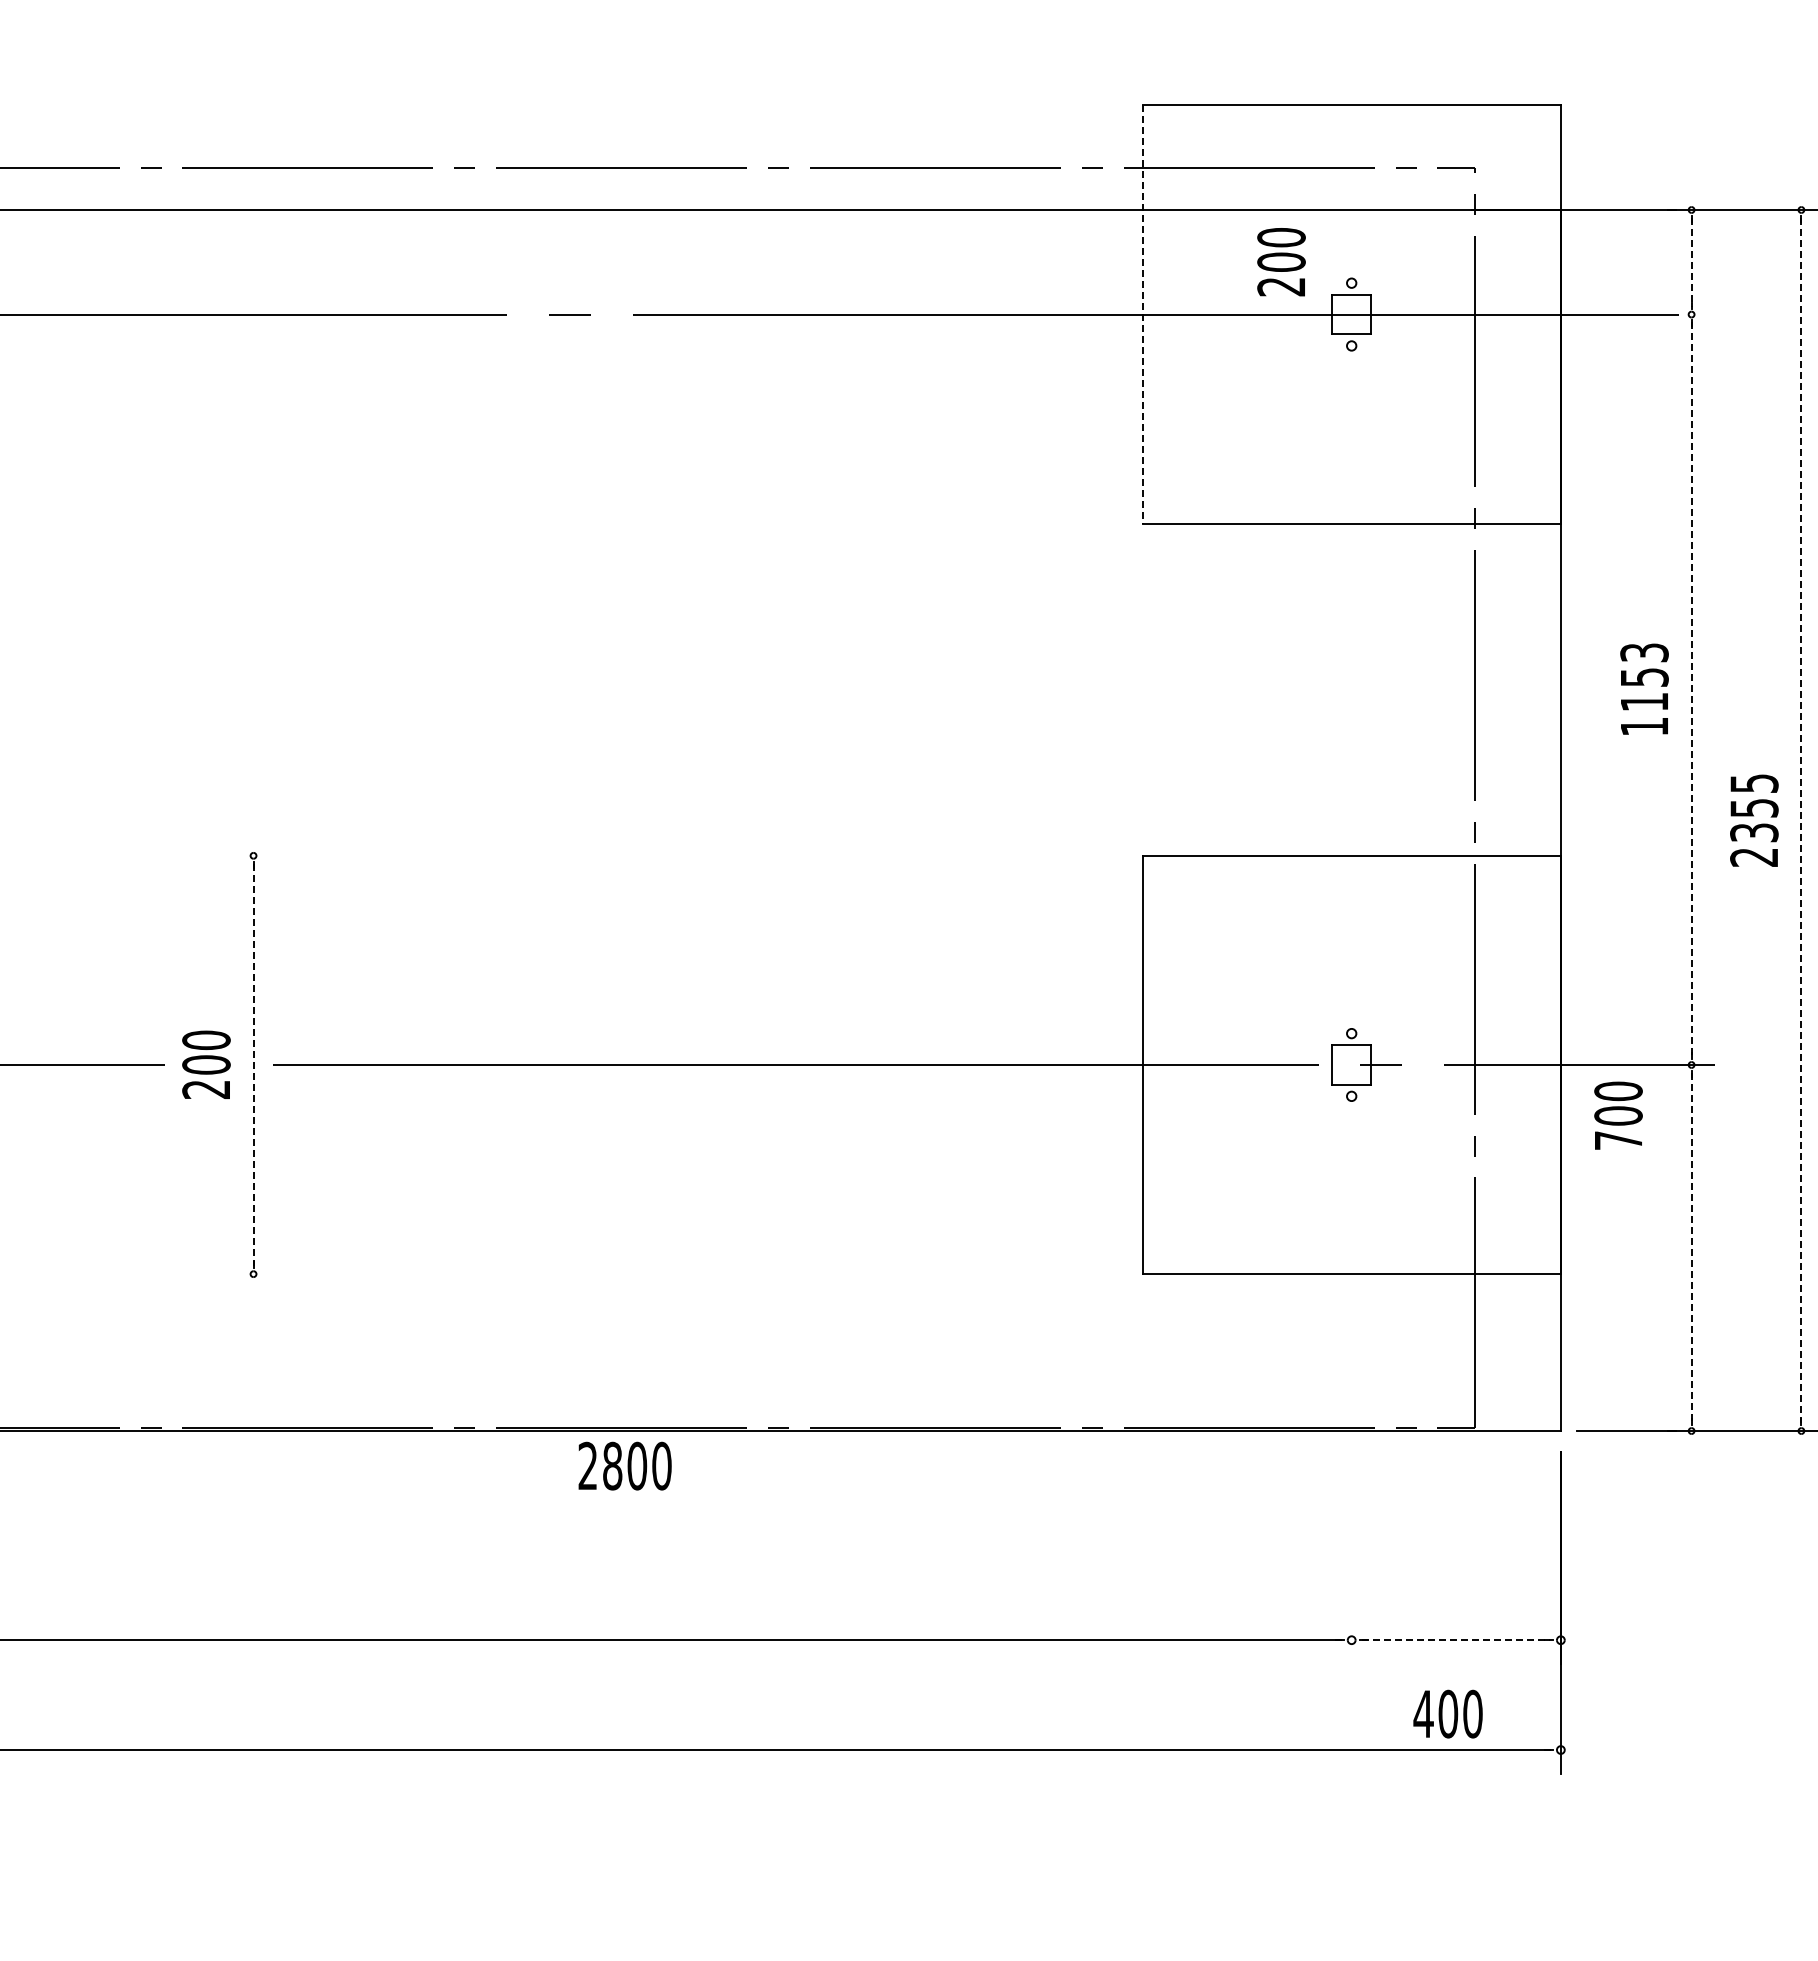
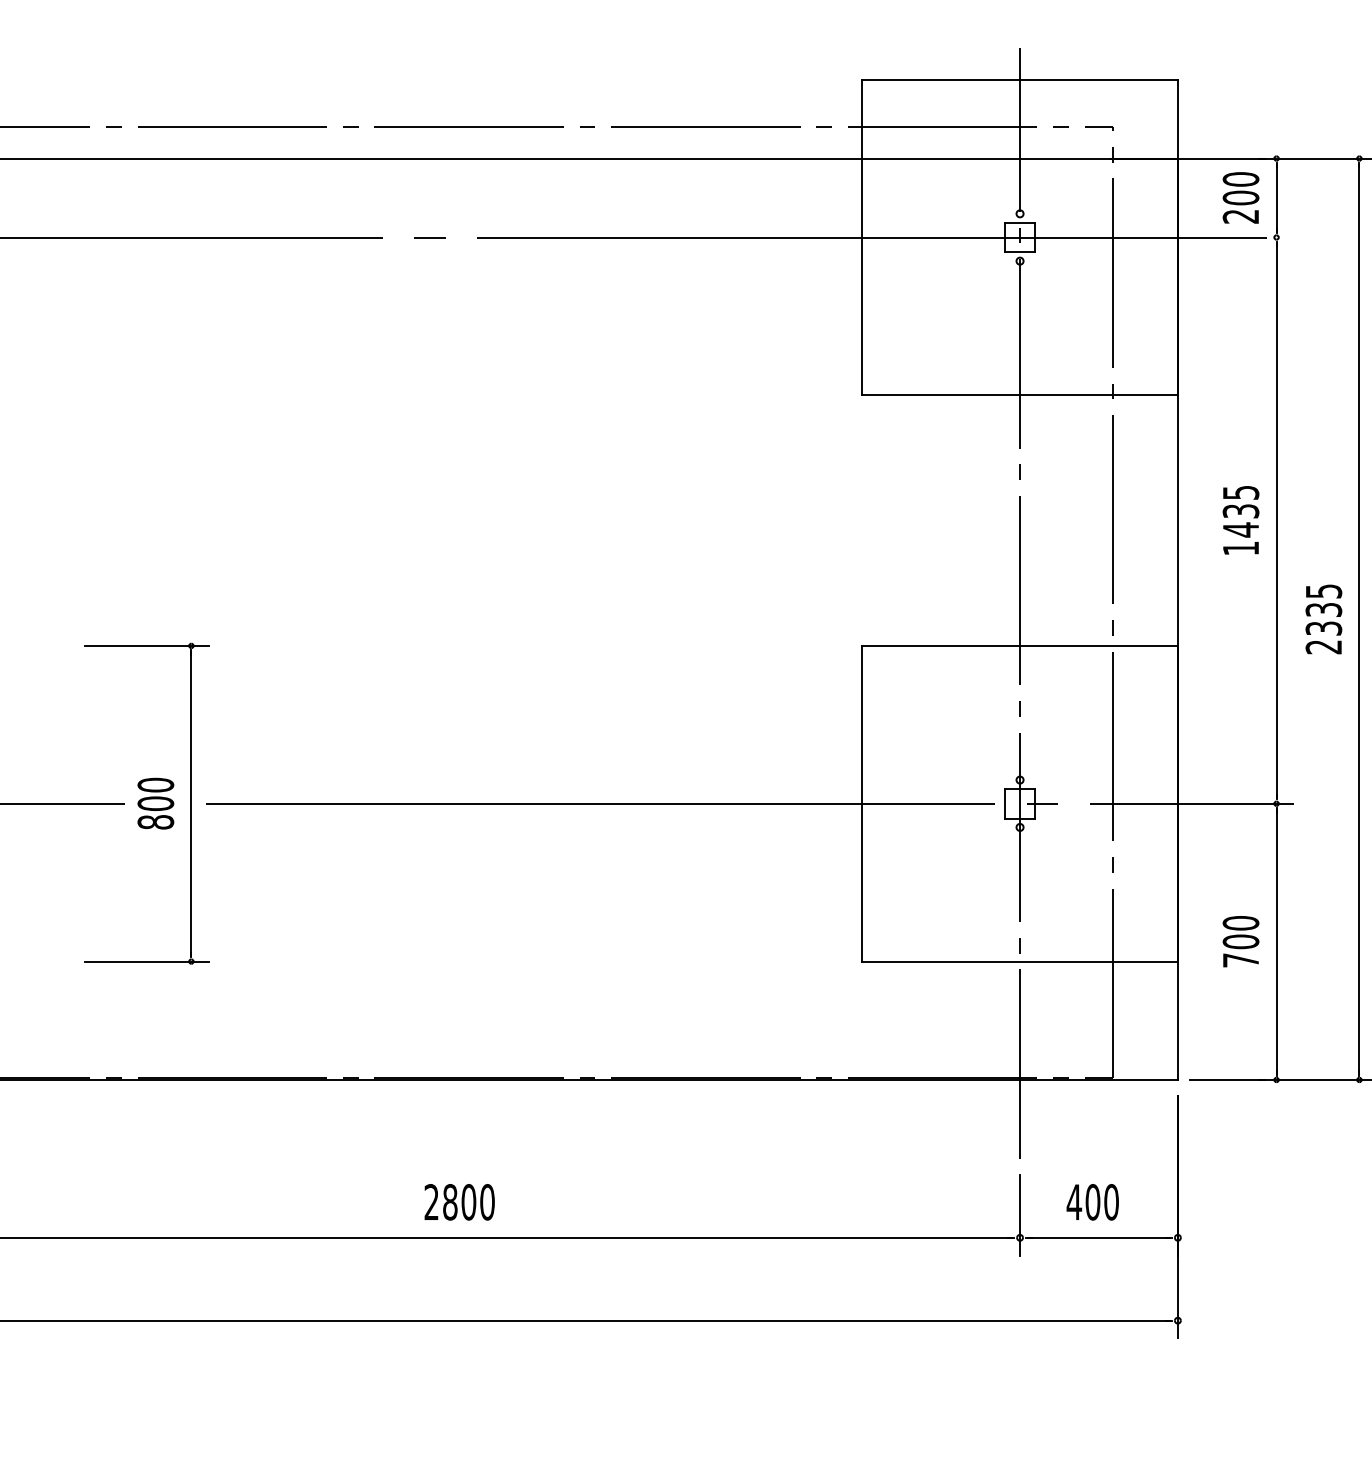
text: (1281, 262) -> (1241, 198), moved
line: (1691, 262) -> (1276, 198), dashed -> solid
line: (1142, 315) -> (862, 238), dashed -> solid
text: (1644, 677) -> (1241, 511), 1153 -> 1435
line: (1691, 690) -> (1276, 521), dashed -> solid
line: (1351, 799) -> (1019, 603), added
text: (1754, 808) -> (1324, 610), 2355 -> 2335
line: (1801, 820) -> (1359, 619), dashed -> solid
line: (194, 855) -> (146, 645), added
line: (253, 1065) -> (191, 804), dashed -> solid
text: (206, 1089) -> (155, 822), 200 -> 800
text: (1618, 1115) -> (1241, 941), moved
line: (1691, 1248) -> (1276, 942), dashed -> solid
line: (194, 1274) -> (146, 961), added
text: (624, 1465) -> (459, 1201), moved
line: (1351, 1609) -> (1019, 1214), added
line: (1456, 1640) -> (1099, 1238), dashed -> solid
text: (1447, 1713) -> (1092, 1201), moved

